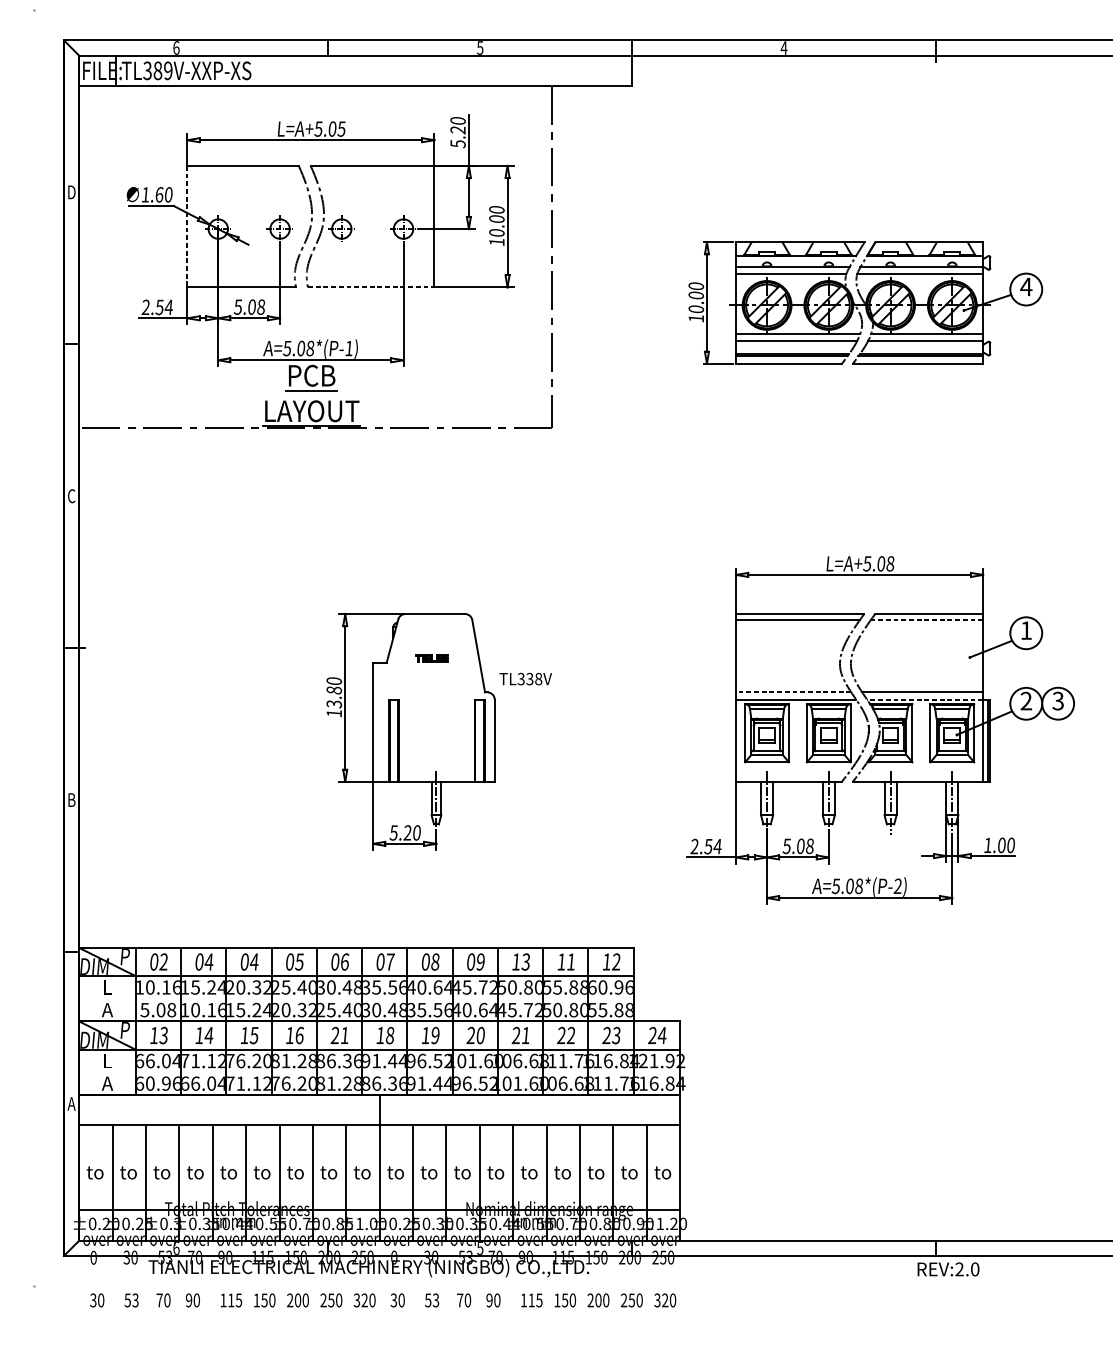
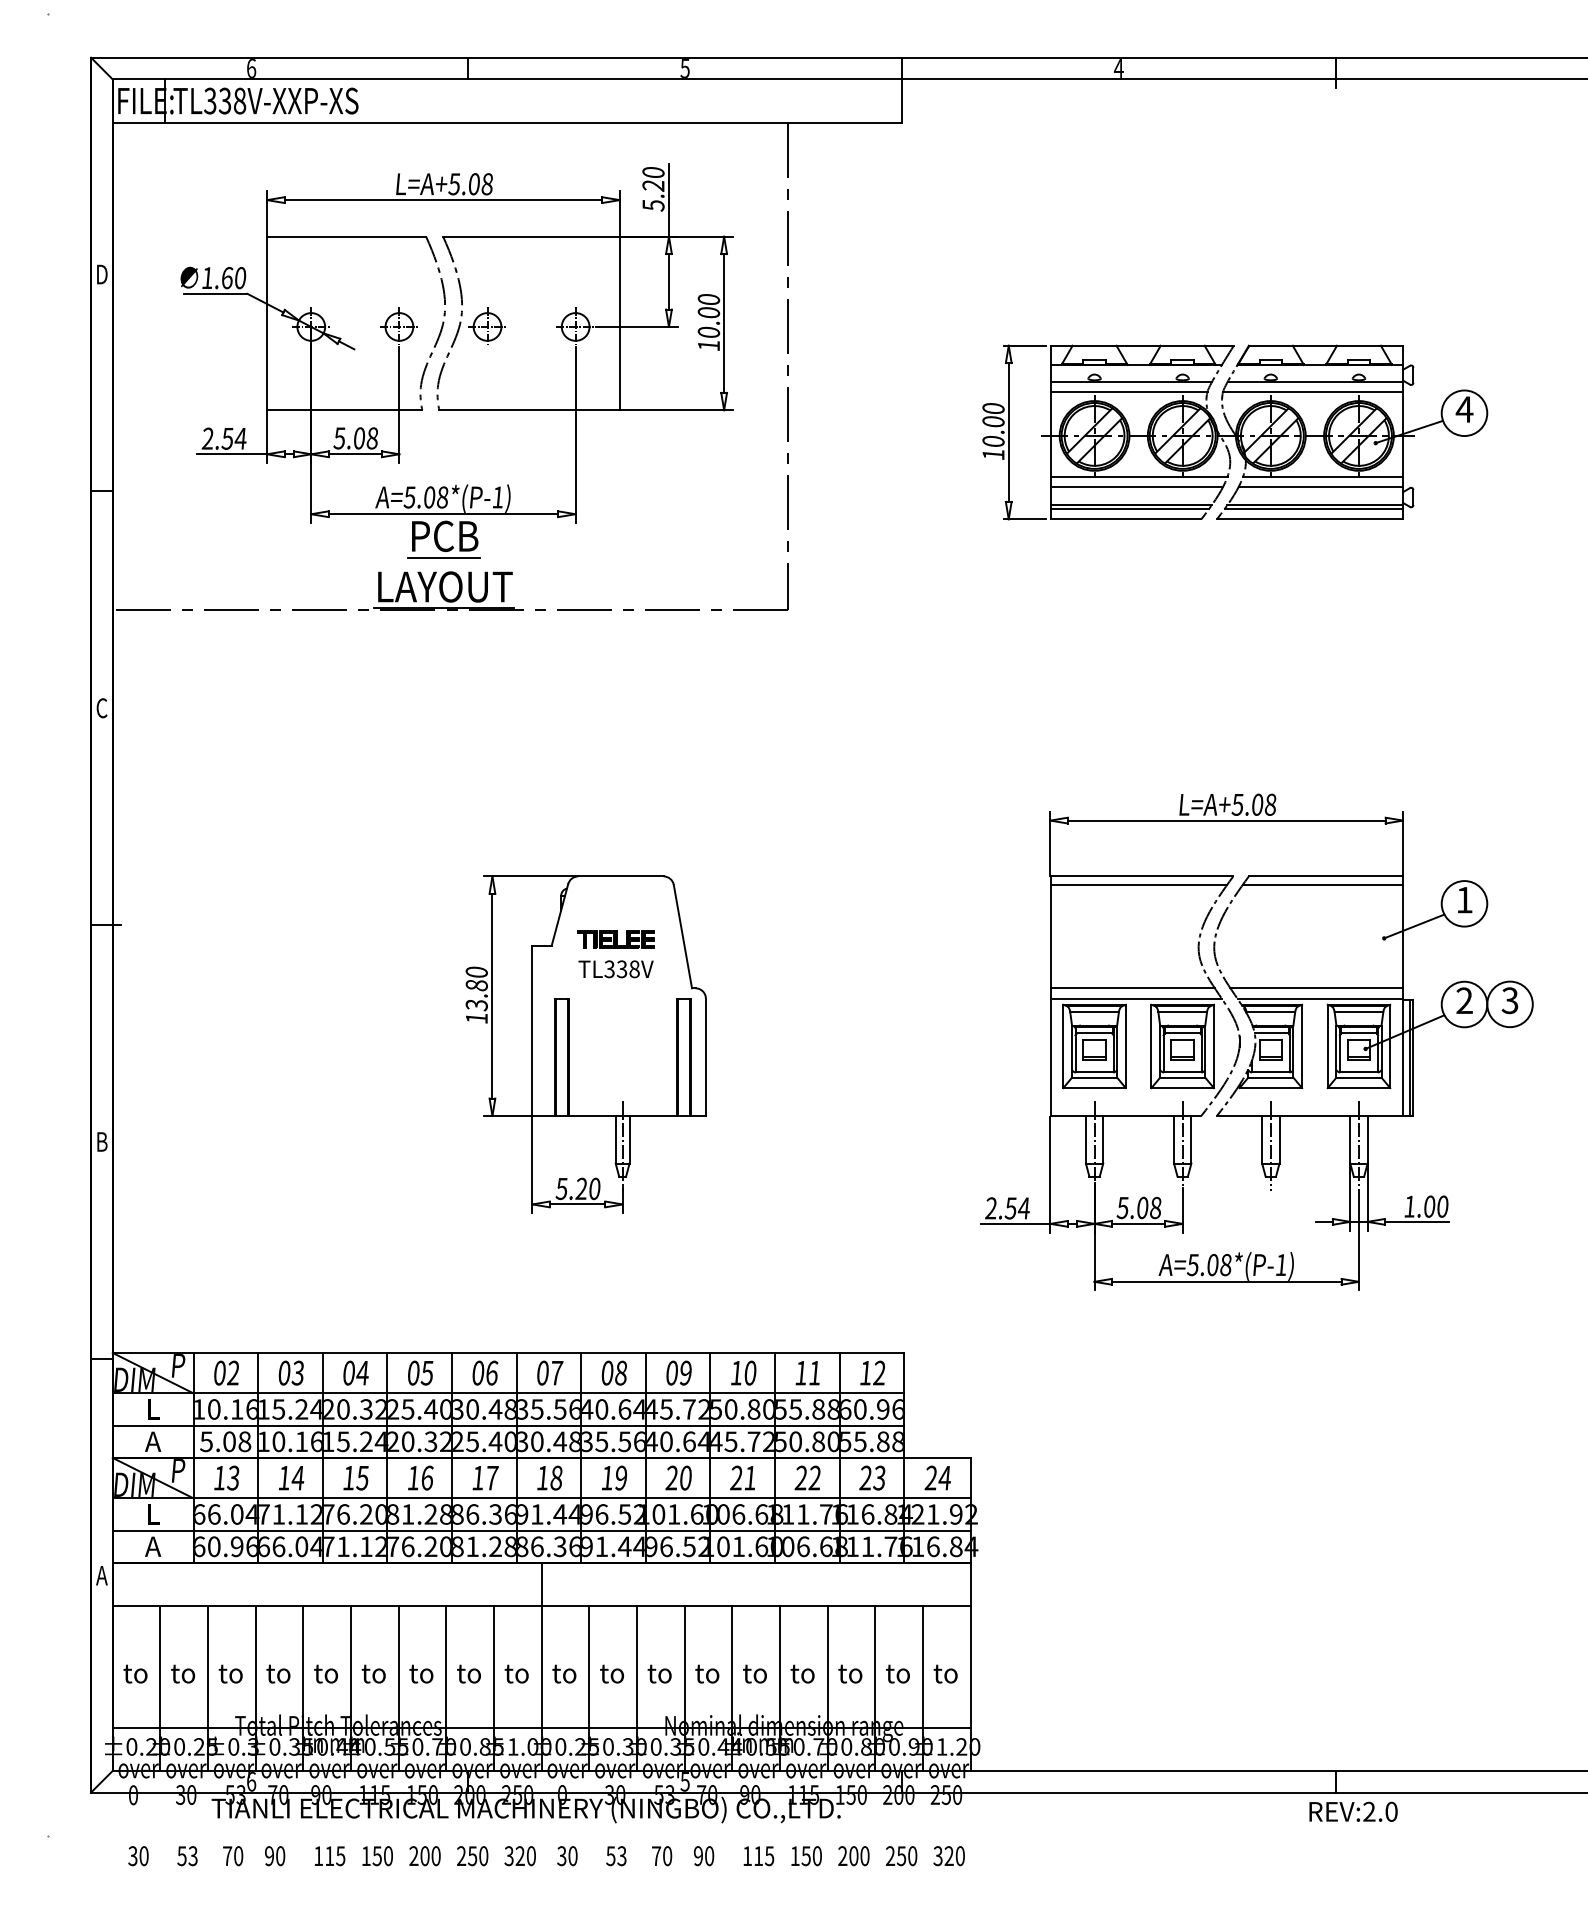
text: (163, 70) -> (232, 100), TL389V-XXP-XS -> TL338V-XXP-XS
text: (341, 129) -> (486, 184), L=A+5.05 -> L=A+5.08
line: (187, 226) -> (267, 323), dashed -> solid
line: (371, 287) -> (530, 410), dashed -> solid
line: (926, 620) -> (1322, 885), dashed -> solid
part: (431, 658) -> (615, 939), size x1.67
text: (525, 679) -> (615, 969), moved
line: (793, 692) -> (1132, 988), dashed -> solid
line: (925, 699) -> (1320, 998), dashed -> solid
text: (897, 885) -> (1280, 1264), A=5.08*(P-2) -> A=5.08*(P-1)
text: (208, 961) -> (297, 1372), 04 -> 03
text: (525, 961) -> (749, 1372), 13 -> 10
line: (356, 998) -> (508, 1425), added
text: (339, 1035) -> (484, 1477), 21 -> 17
line: (379, 1072) -> (541, 1530), added

